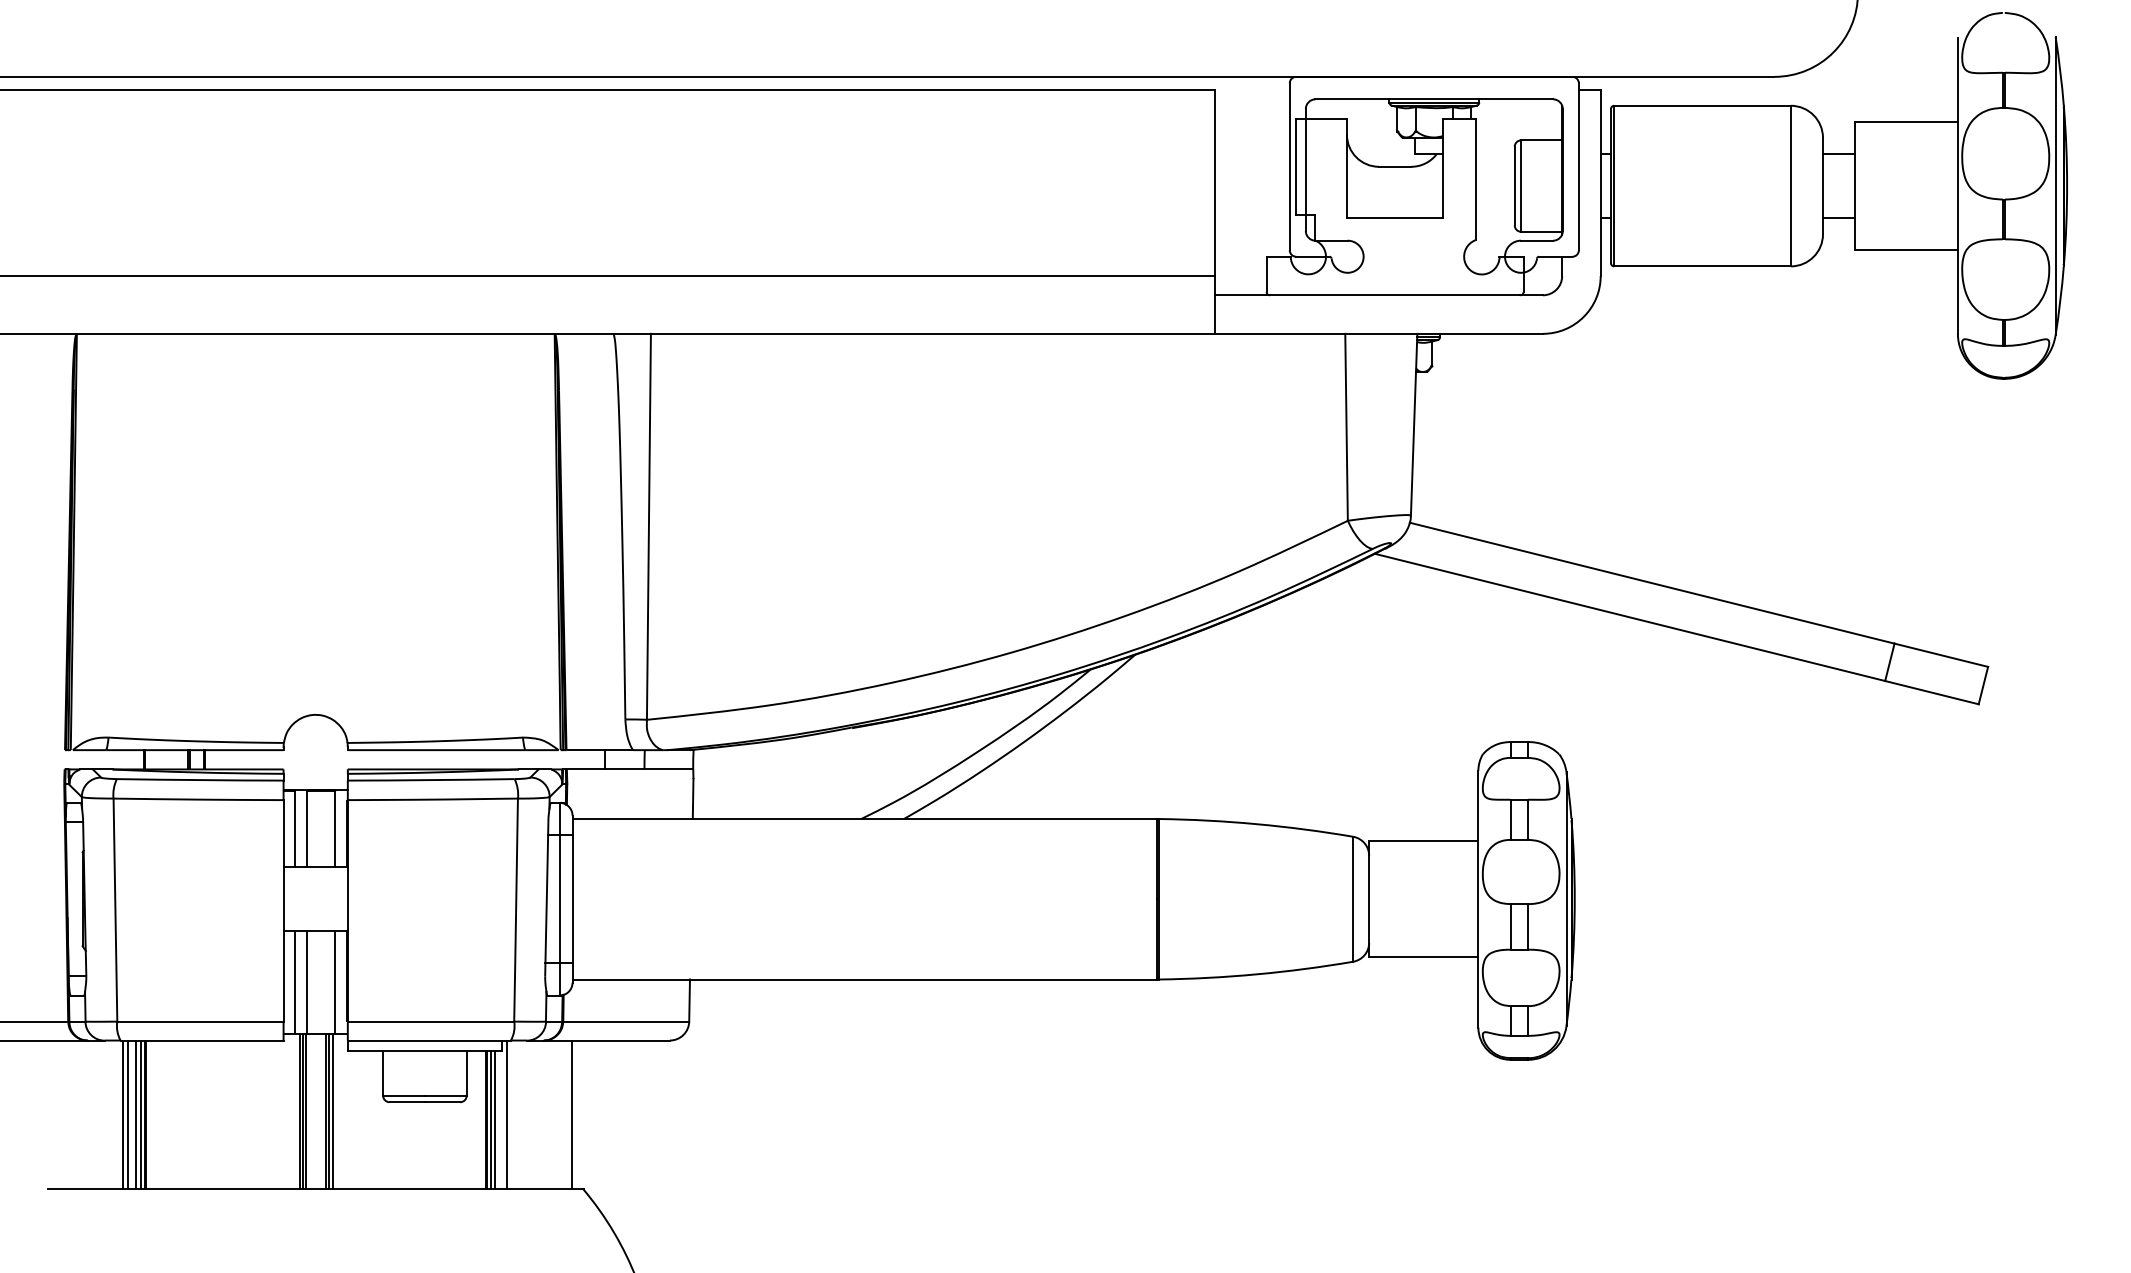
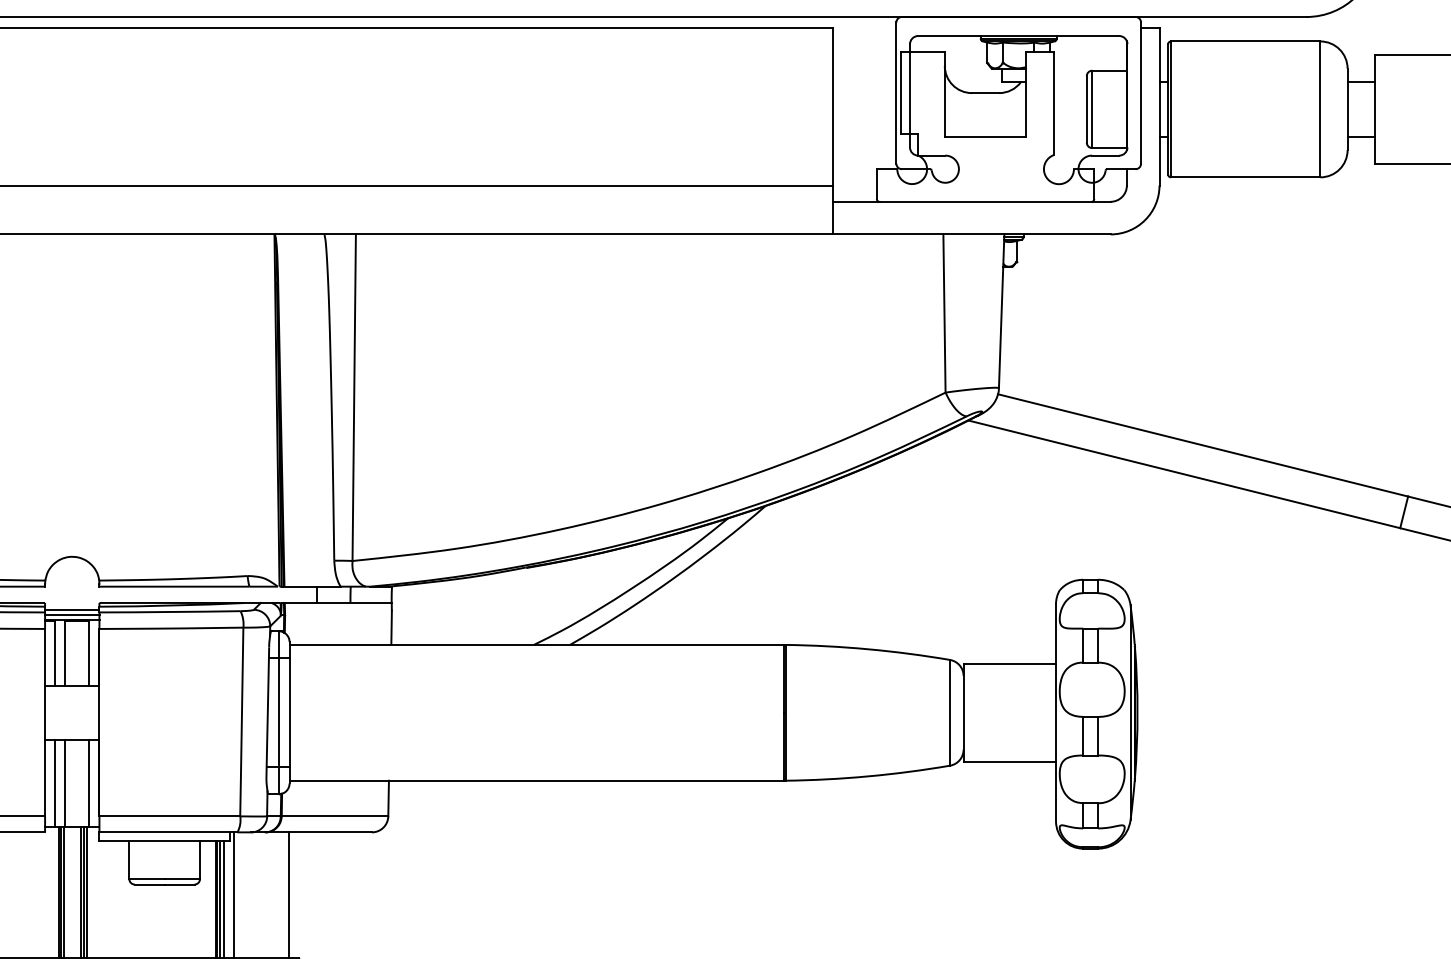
line: (315, 777) -> (72, 609), added
line: (315, 783) -> (72, 614), added

